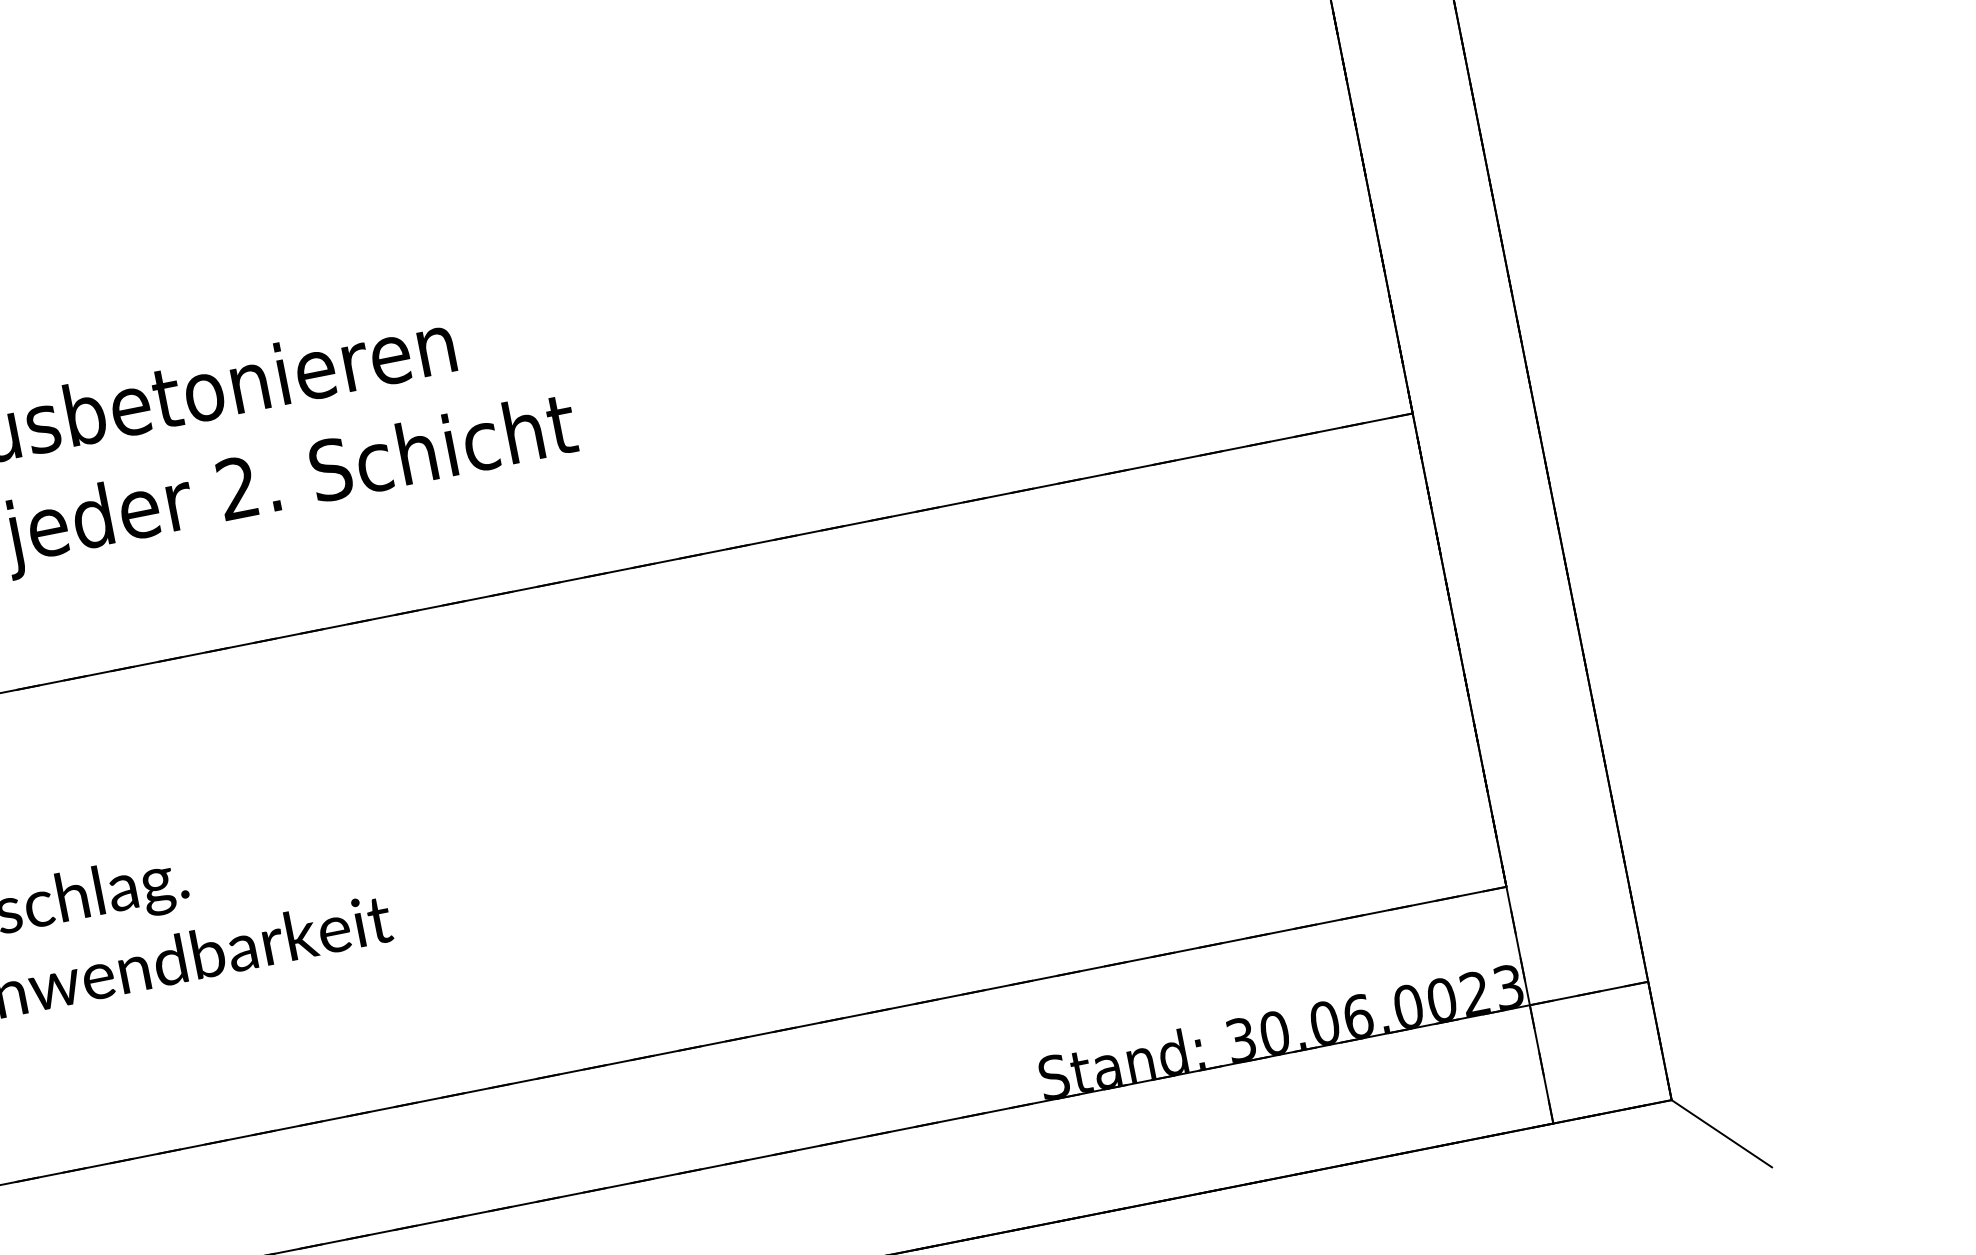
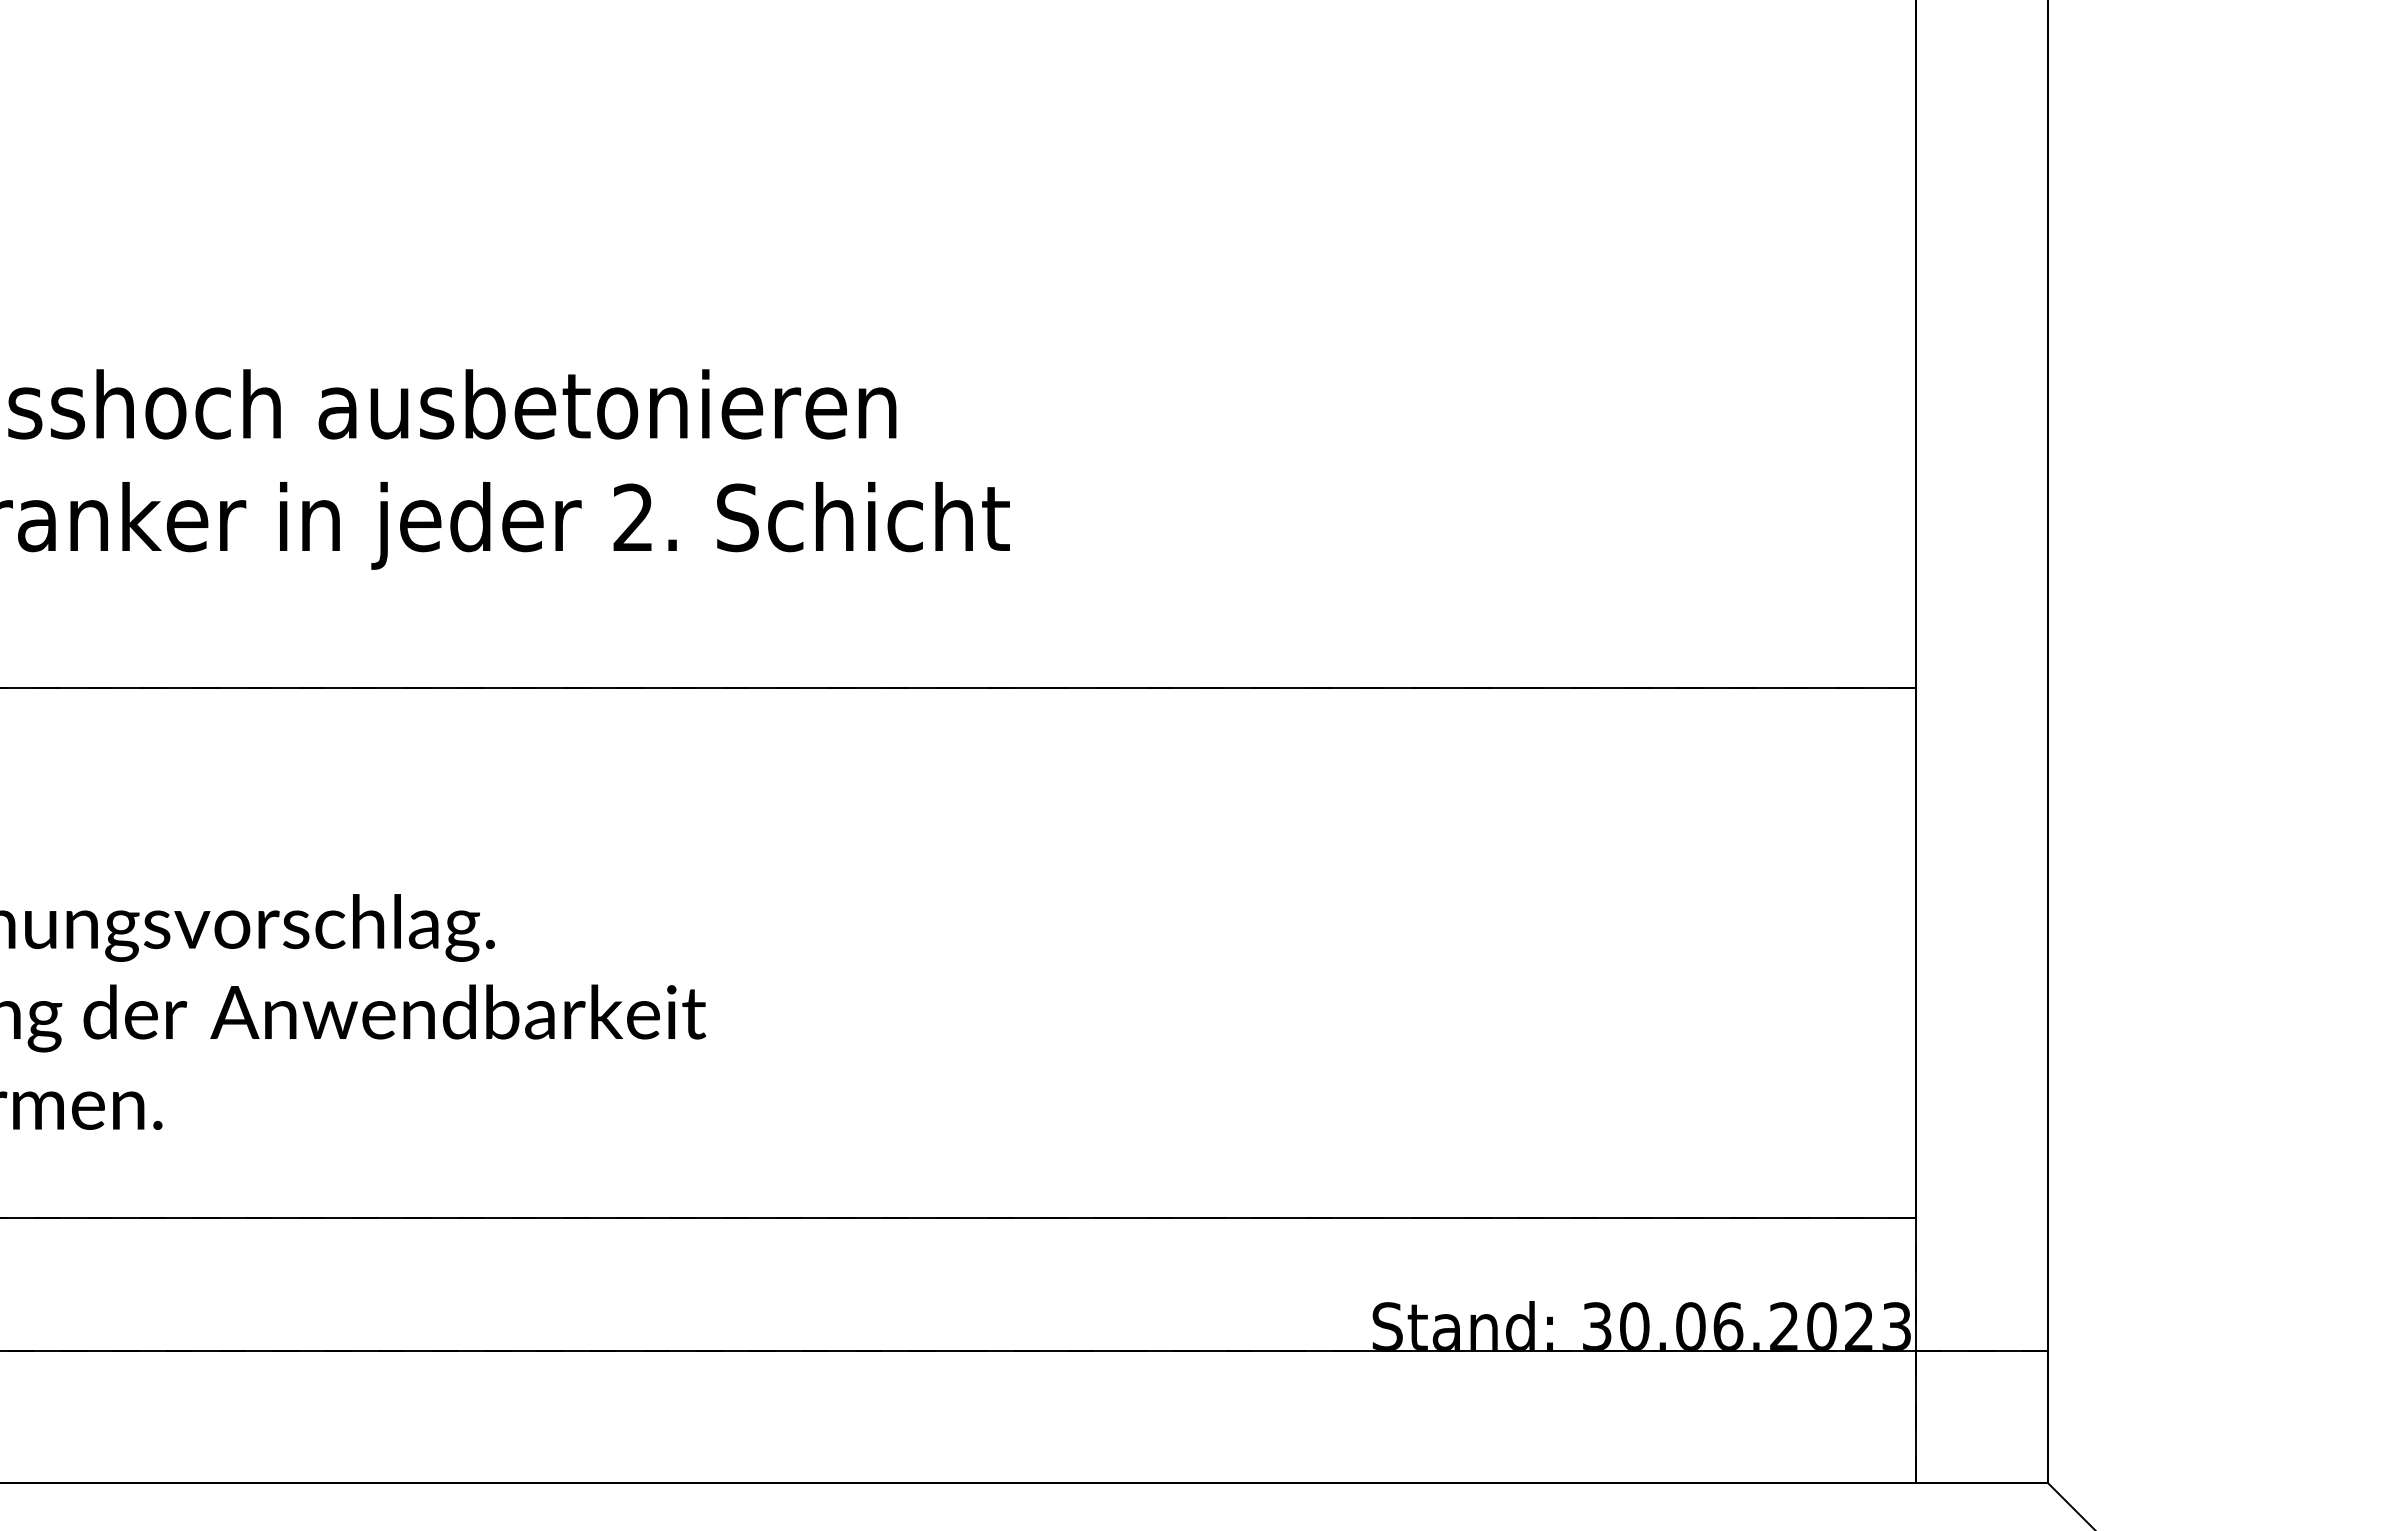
text: (1408, 1005) -> (1784, 1325), 30.06.0023 -> 30.06.2023

